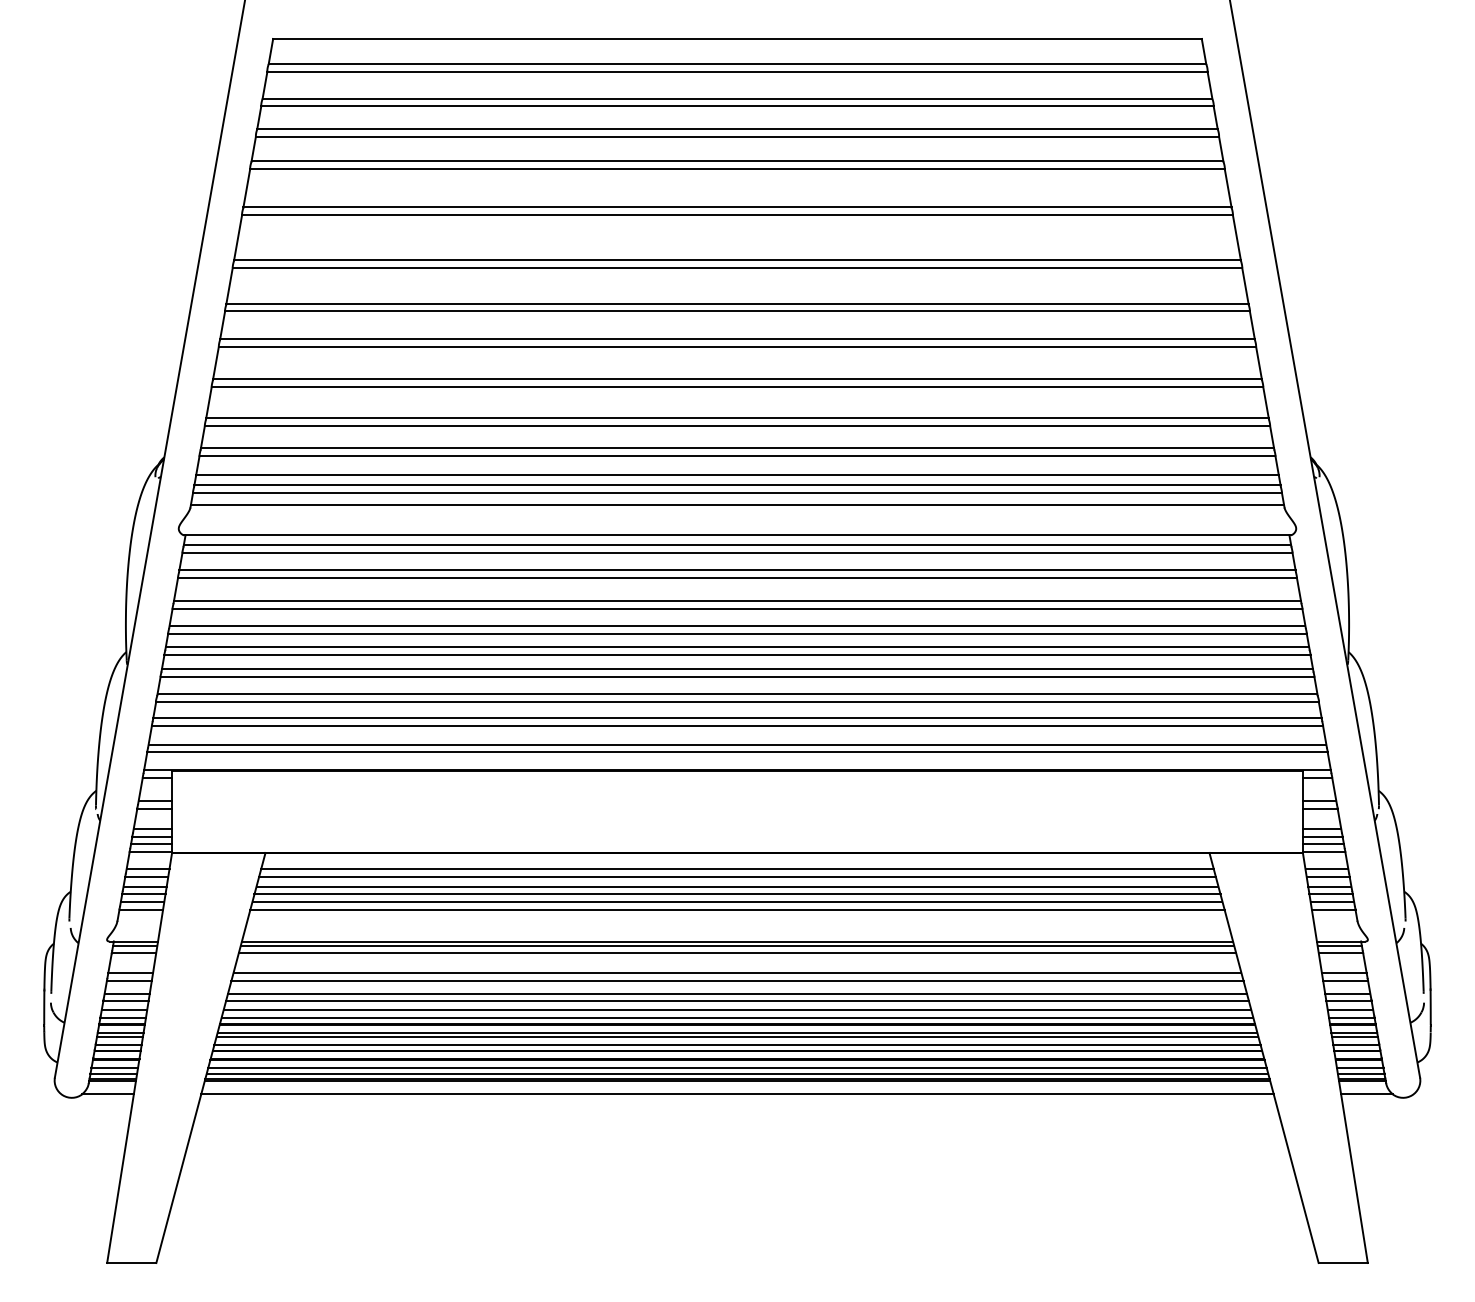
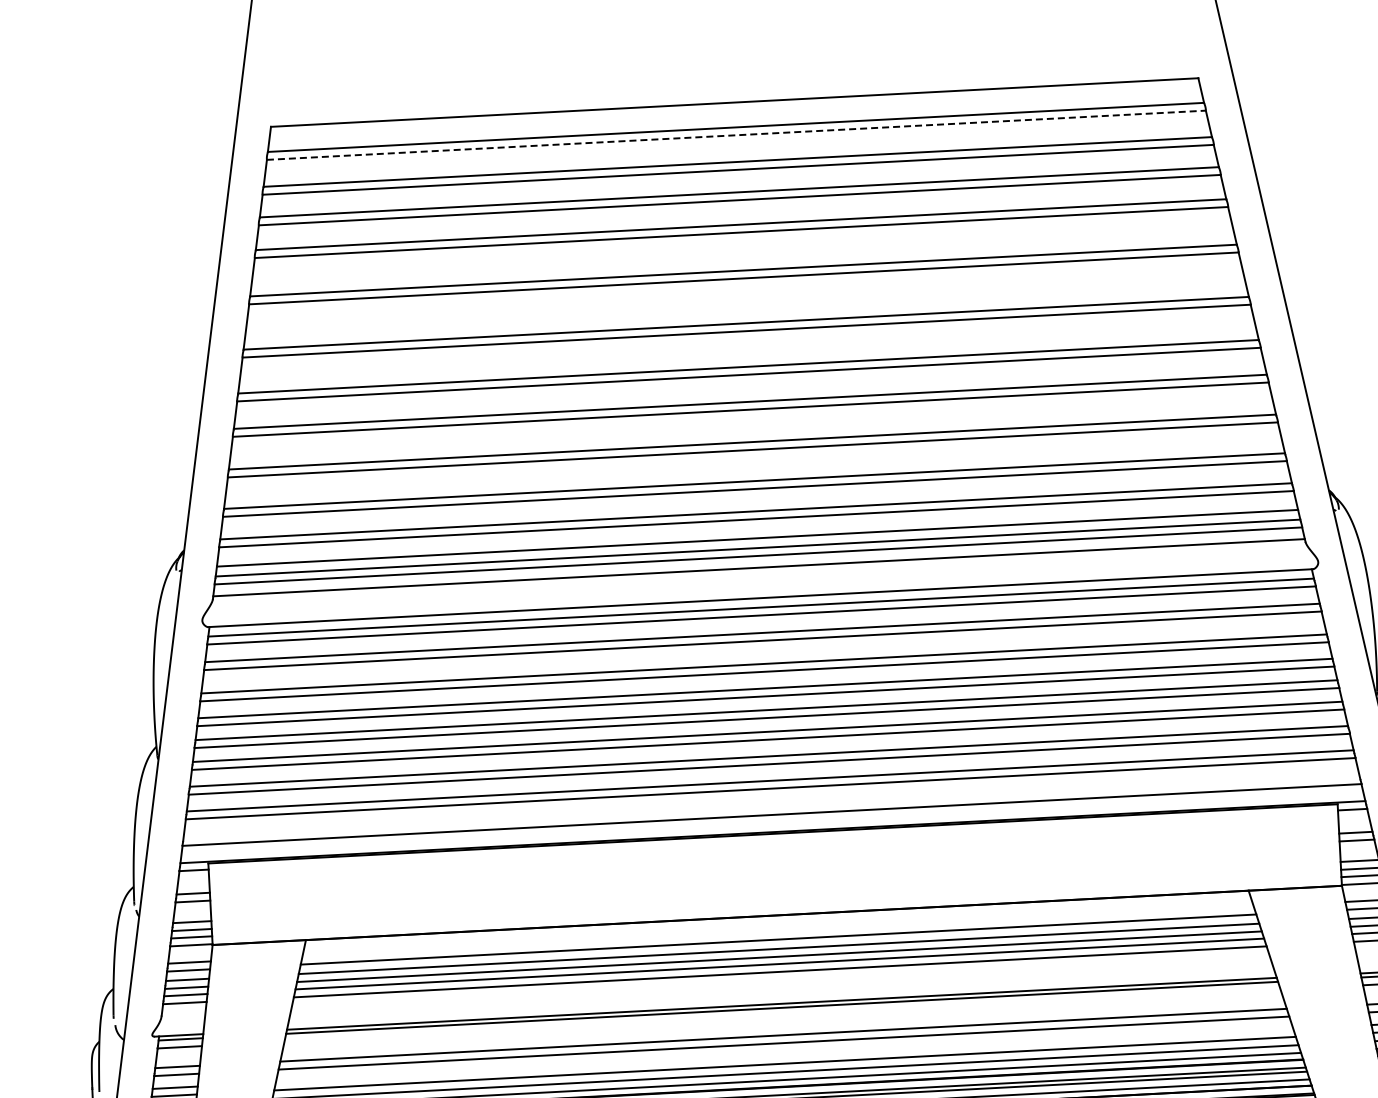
line: (737, 71) -> (736, 134), solid -> dashed
line: (737, 744) -> (771, 807), removed
line: (737, 869) -> (778, 931), removed
line: (737, 953) -> (782, 1015), removed
line: (737, 993) -> (784, 1055), removed

